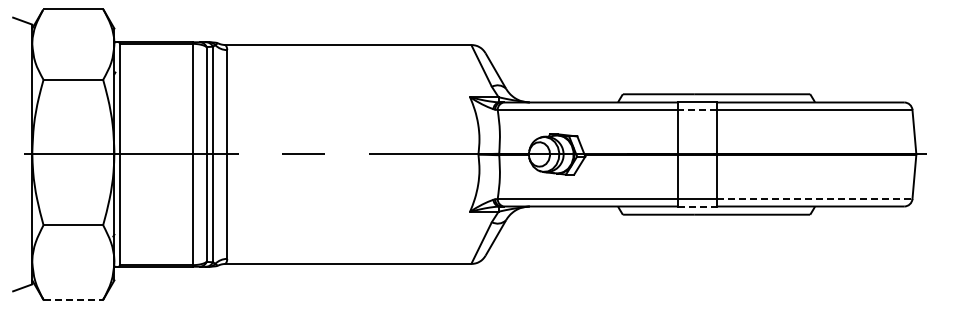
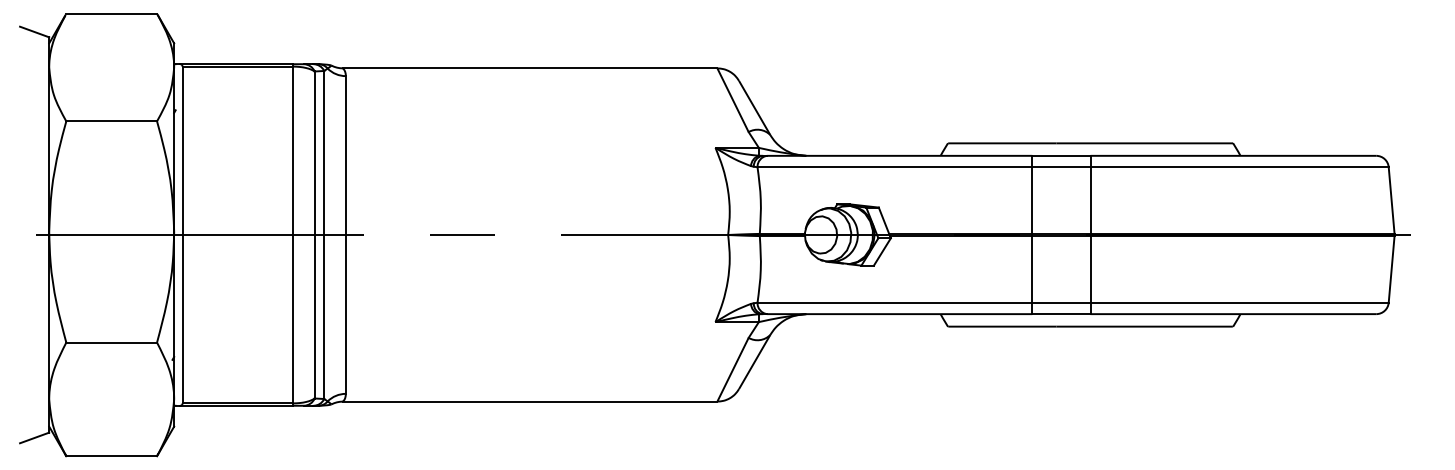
line: (696, 109) -> (1060, 166), dashed -> solid
line: (814, 199) -> (1239, 303), dashed -> solid
line: (697, 206) -> (1061, 314), dashed -> solid
line: (73, 299) -> (111, 455), dashed -> solid

